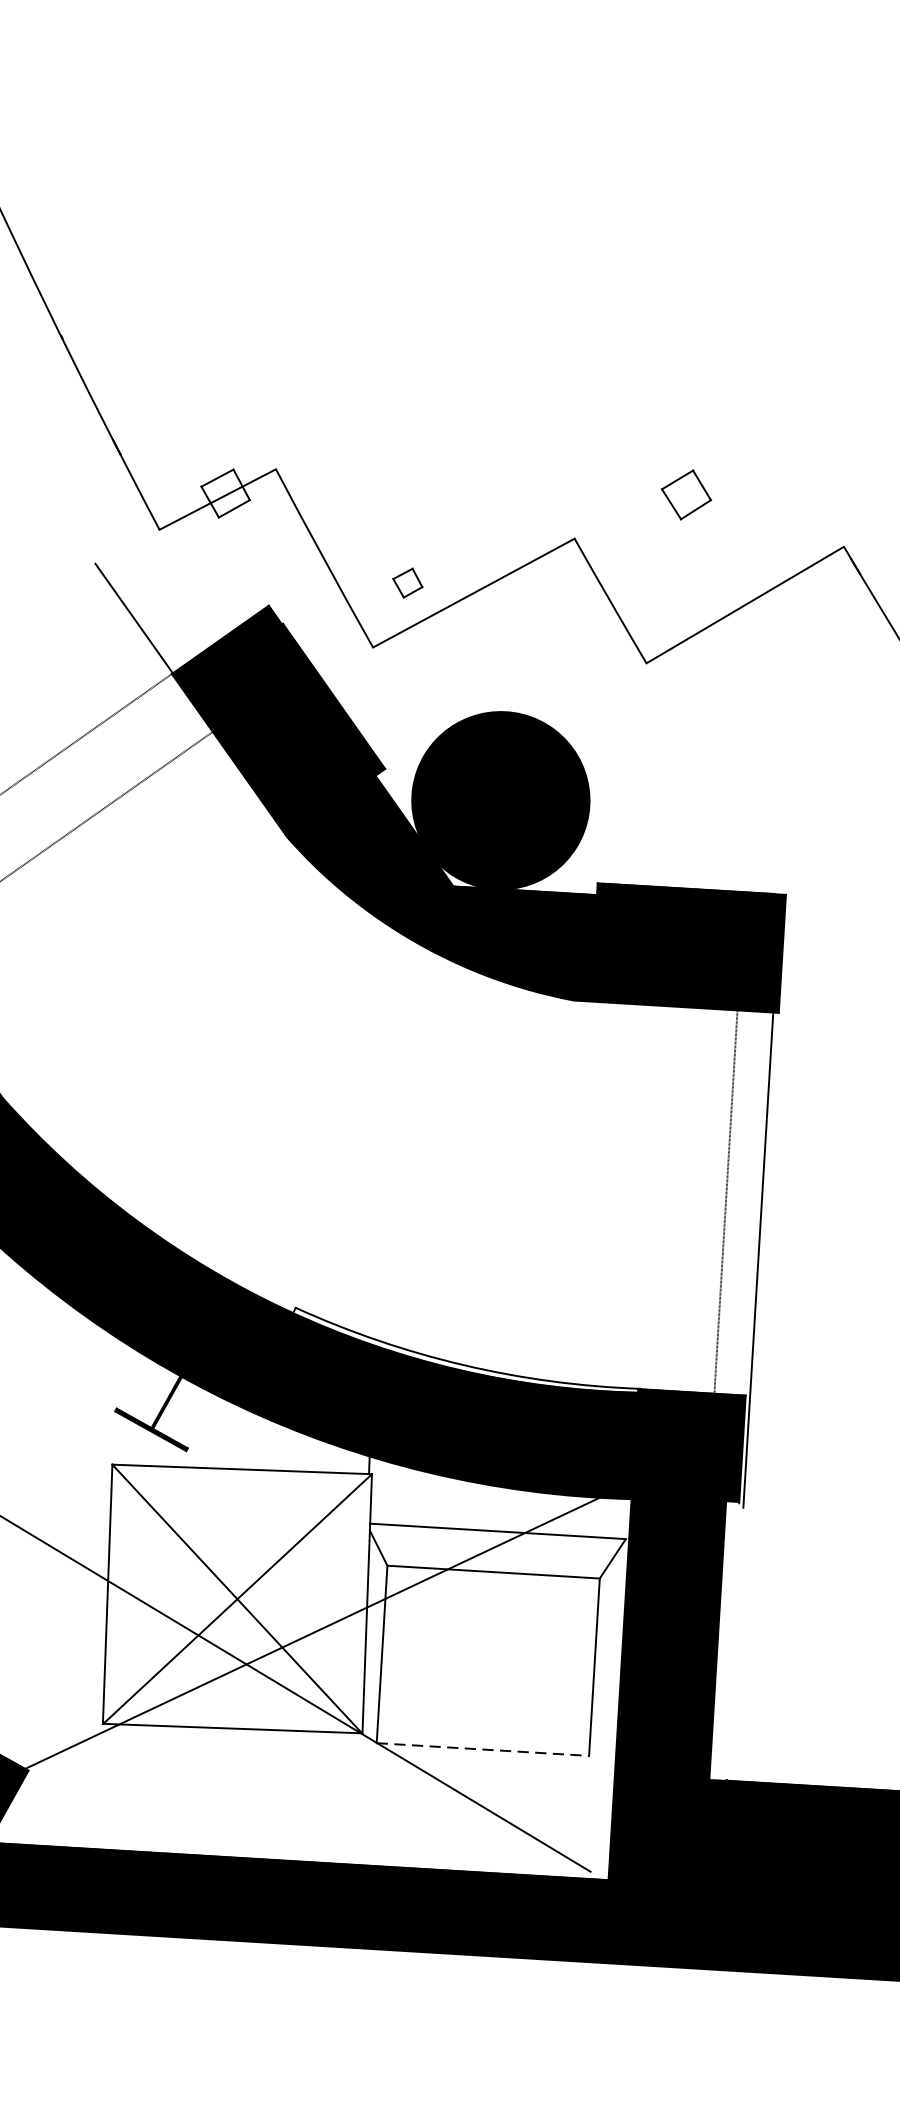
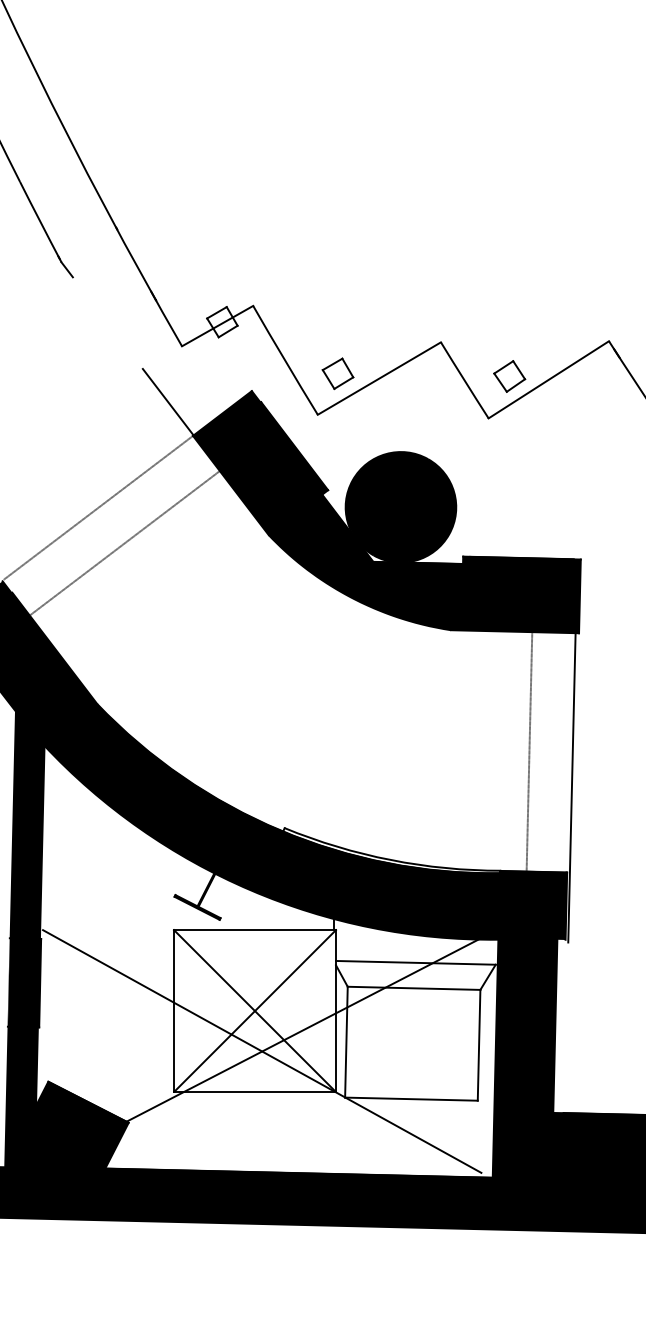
part: (686, 494) -> (509, 376), moved
part: (407, 582) -> (337, 373), size x1.67
line: (726, 1200) -> (529, 751), moved
line: (482, 1750) -> (411, 1099), dashed -> solid

